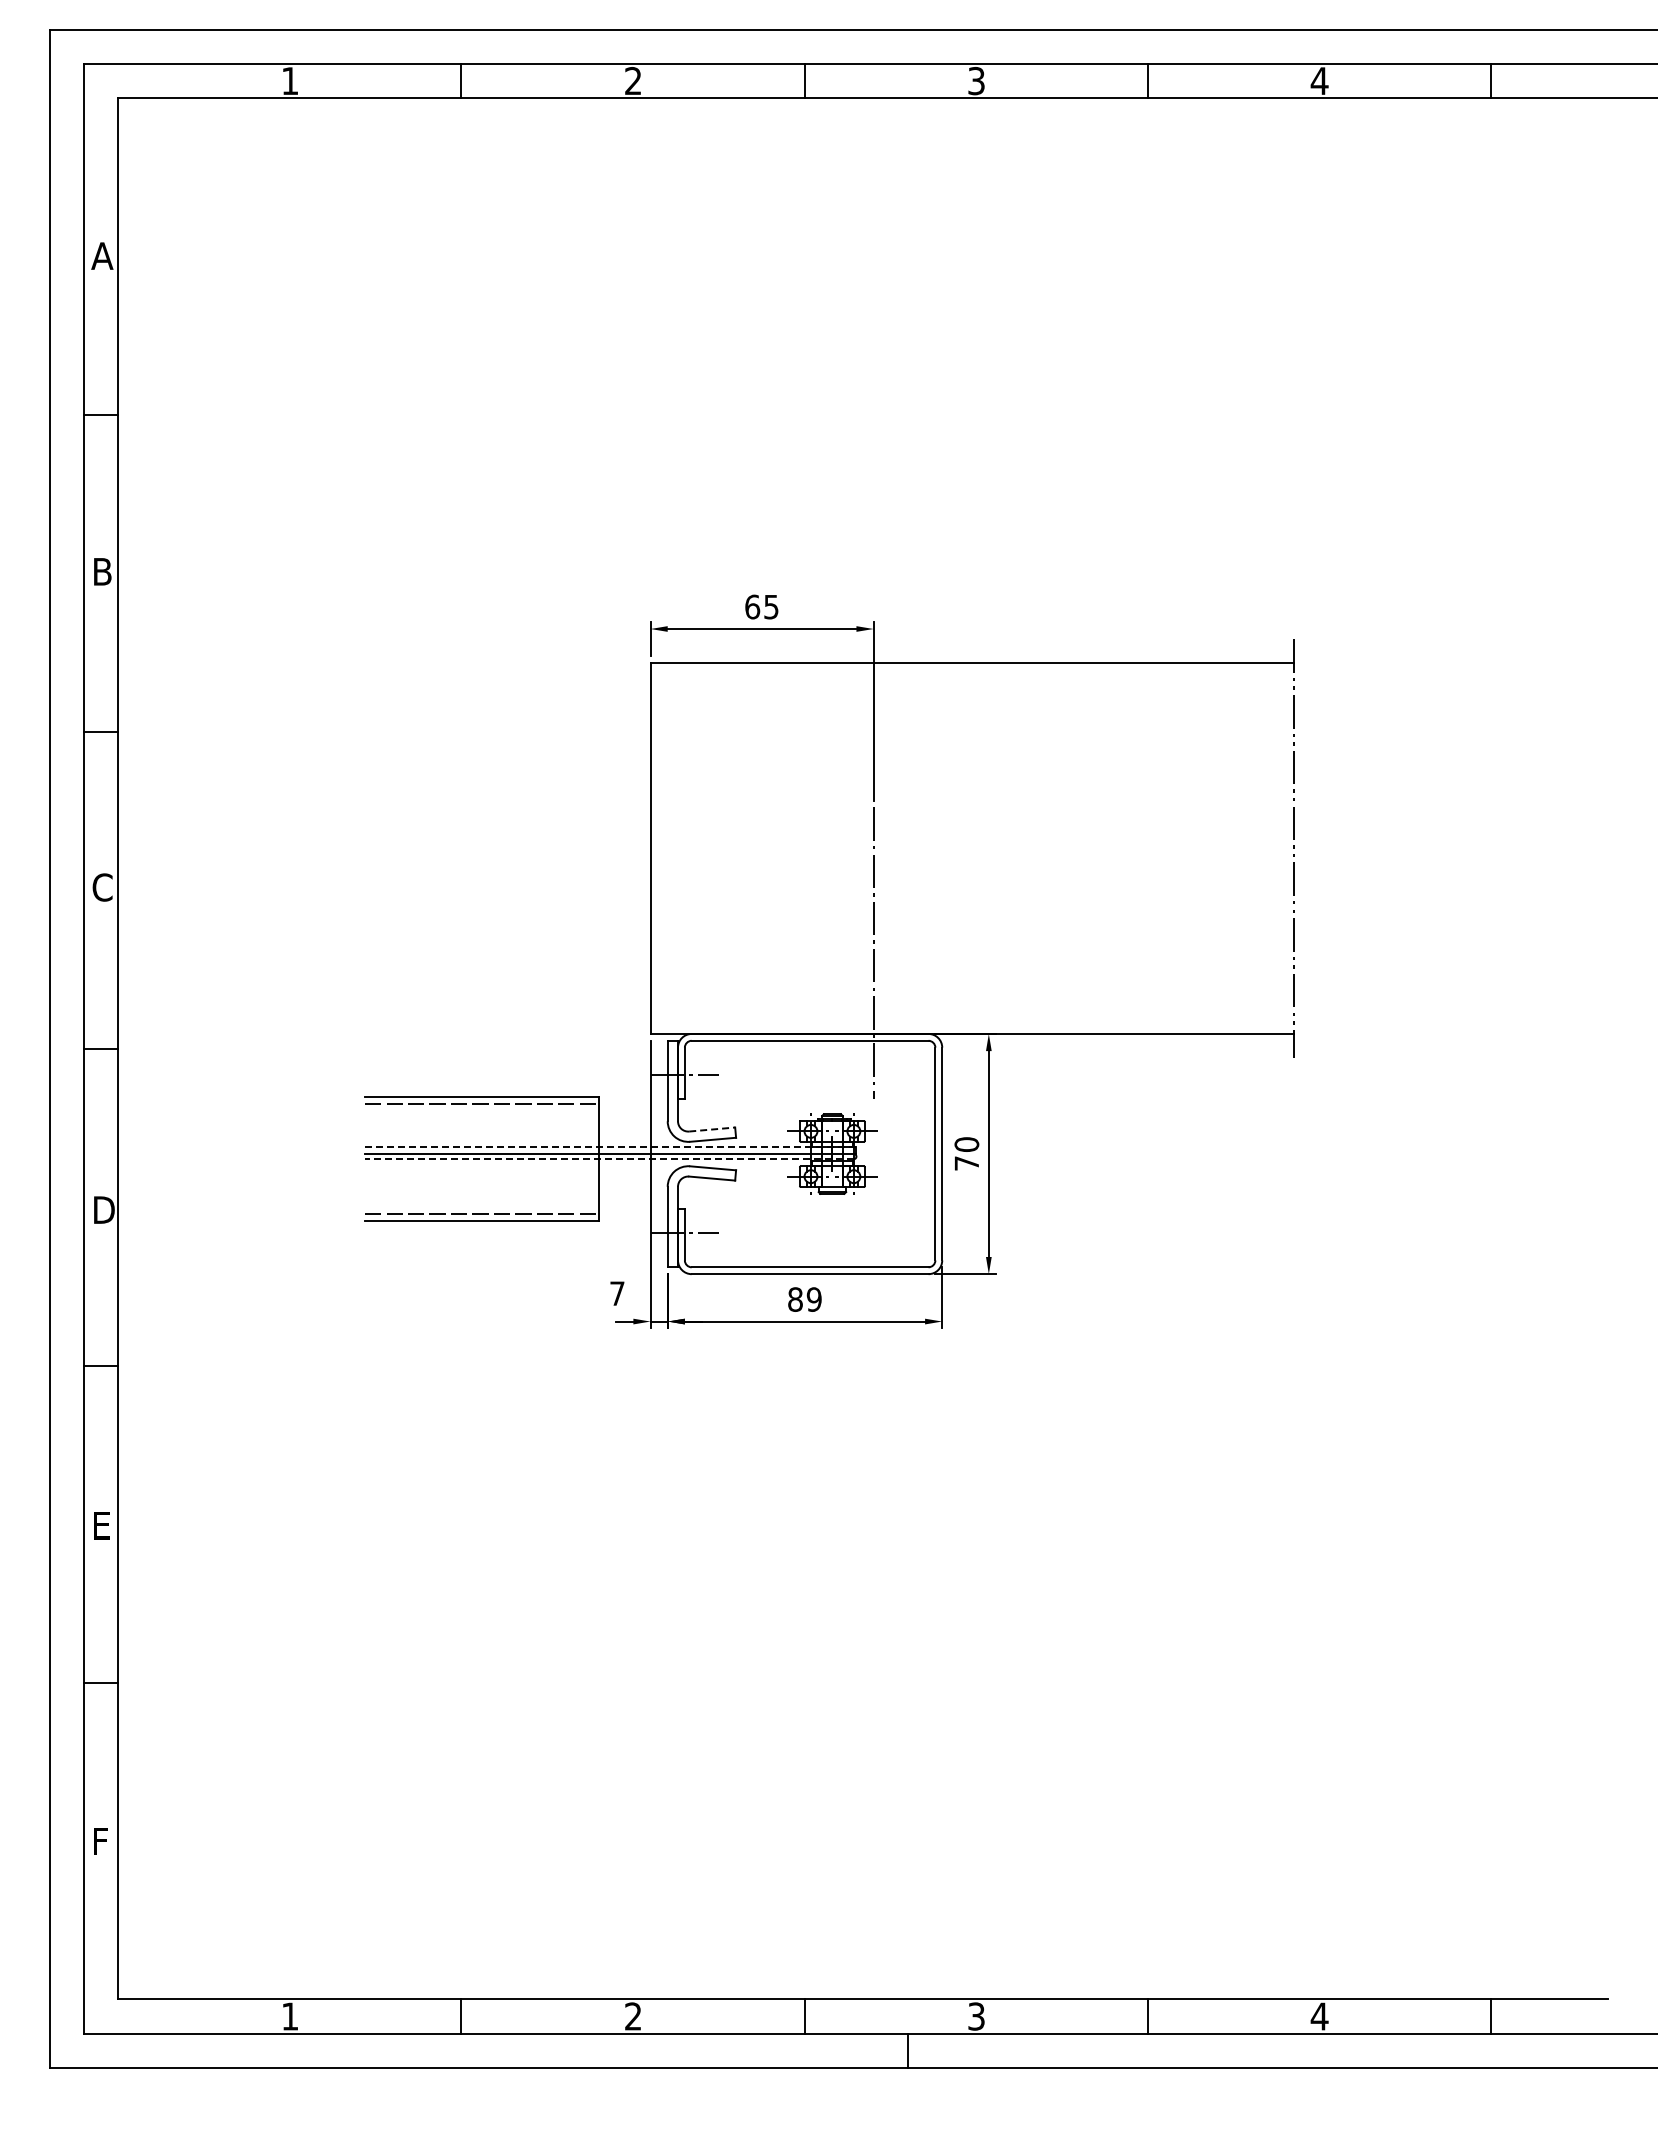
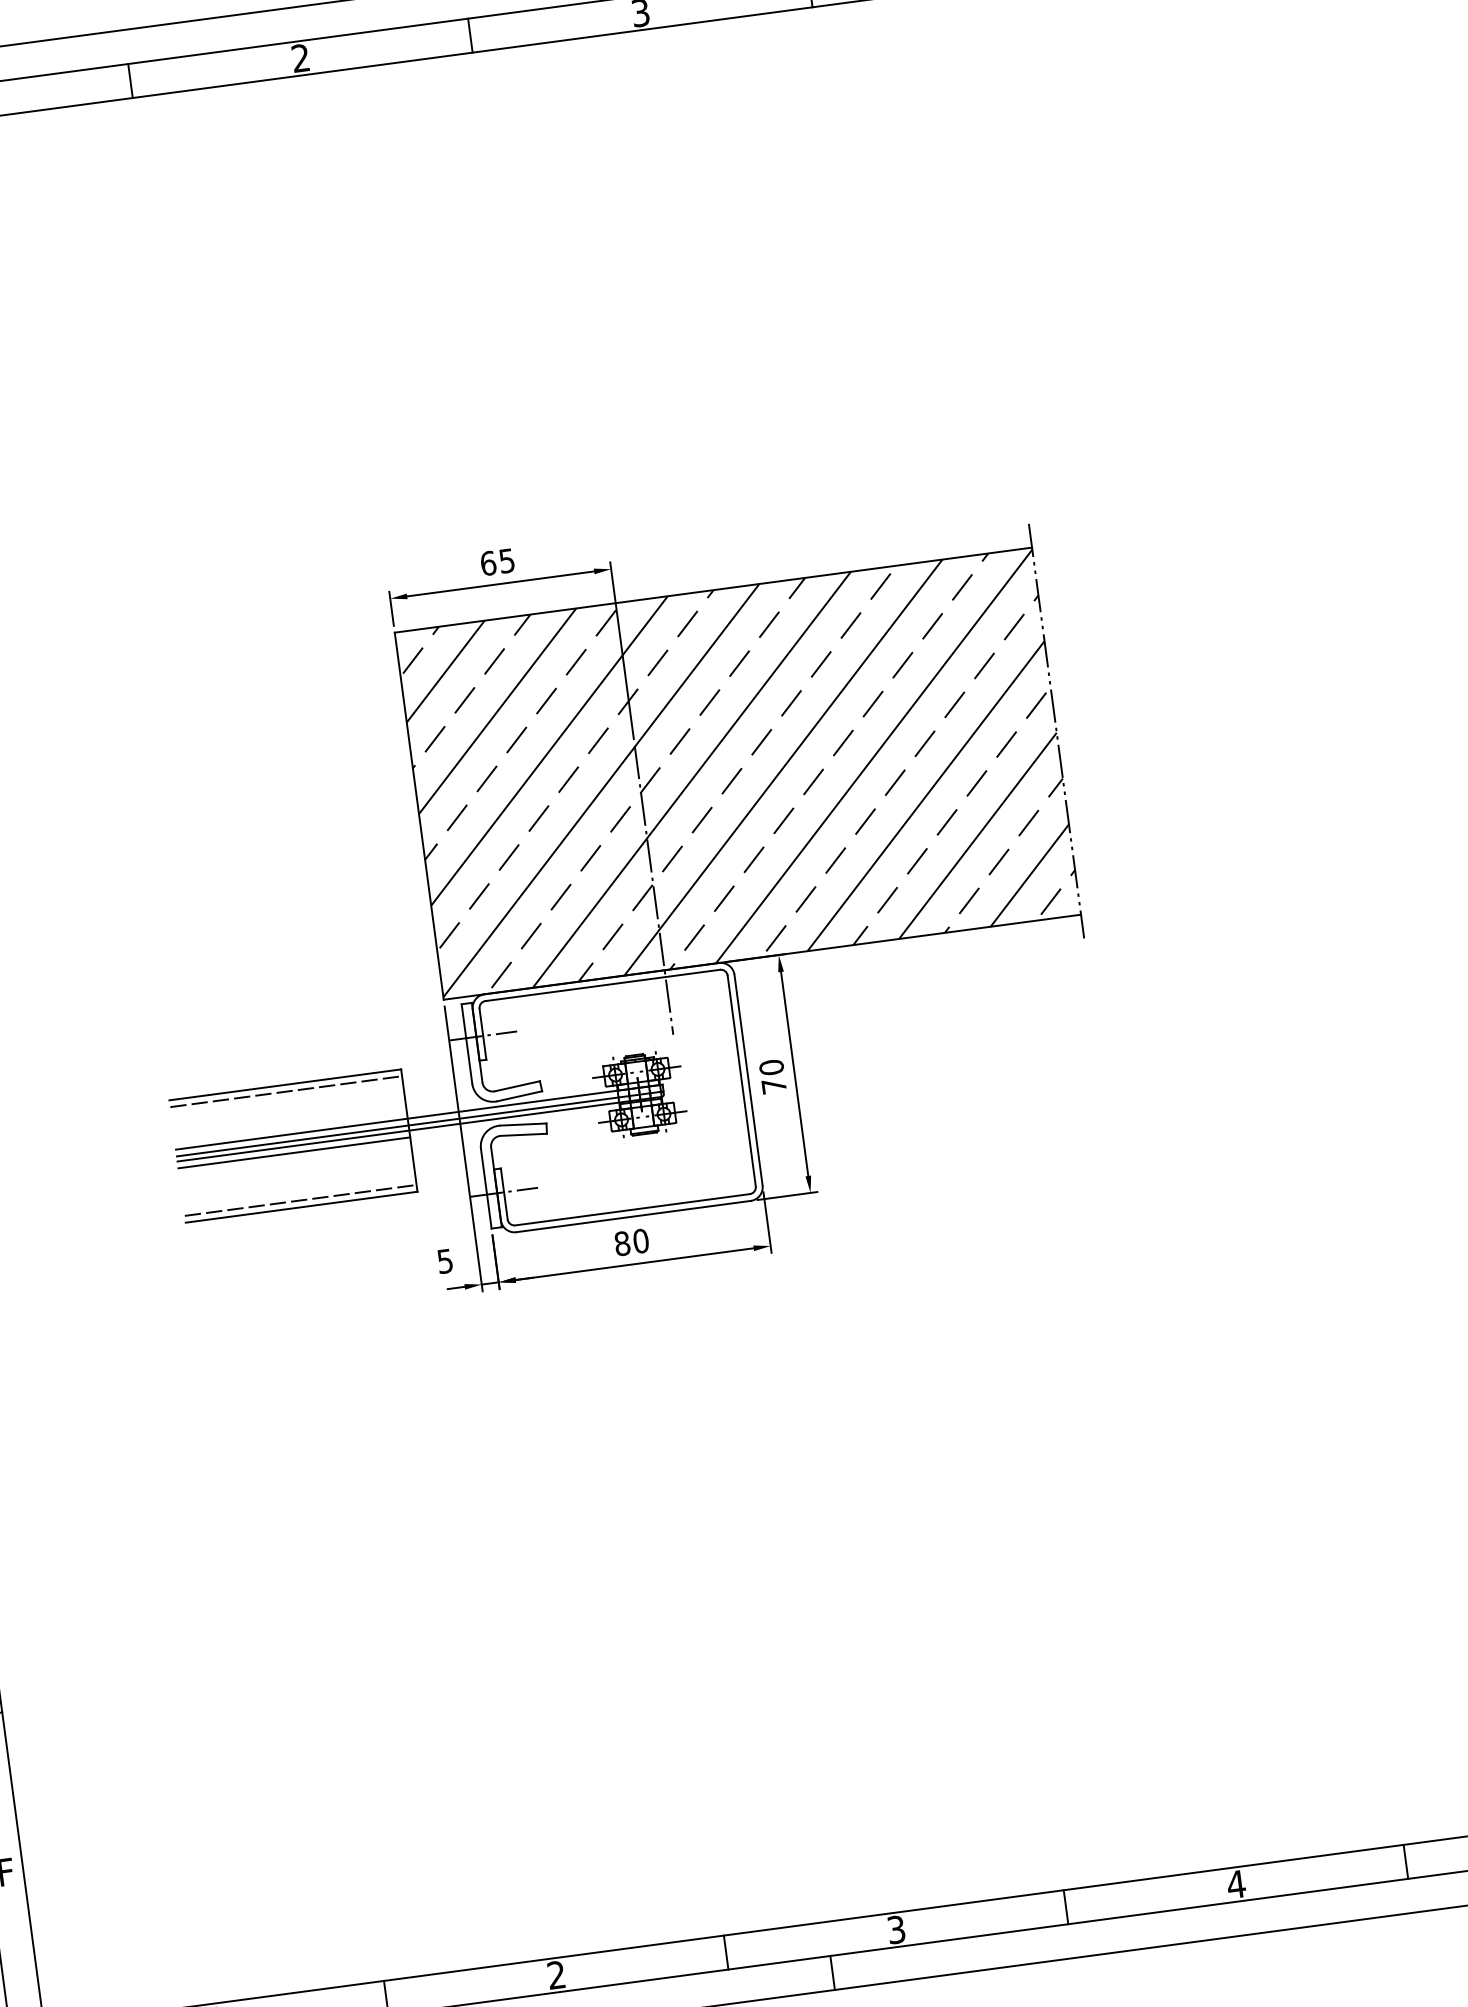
hatch: (971, 848) -> (737, 773), added
line: (712, 1129) -> (517, 1086), dashed -> solid
line: (610, 1147) -> (419, 1117), dashed -> solid
line: (608, 1159) -> (418, 1129), dashed -> solid
line: (482, 1166) -> (294, 1153), added
text: (617, 1293) -> (445, 1261), 7 -> 5
text: (813, 1299) -> (640, 1241), 89 -> 80

